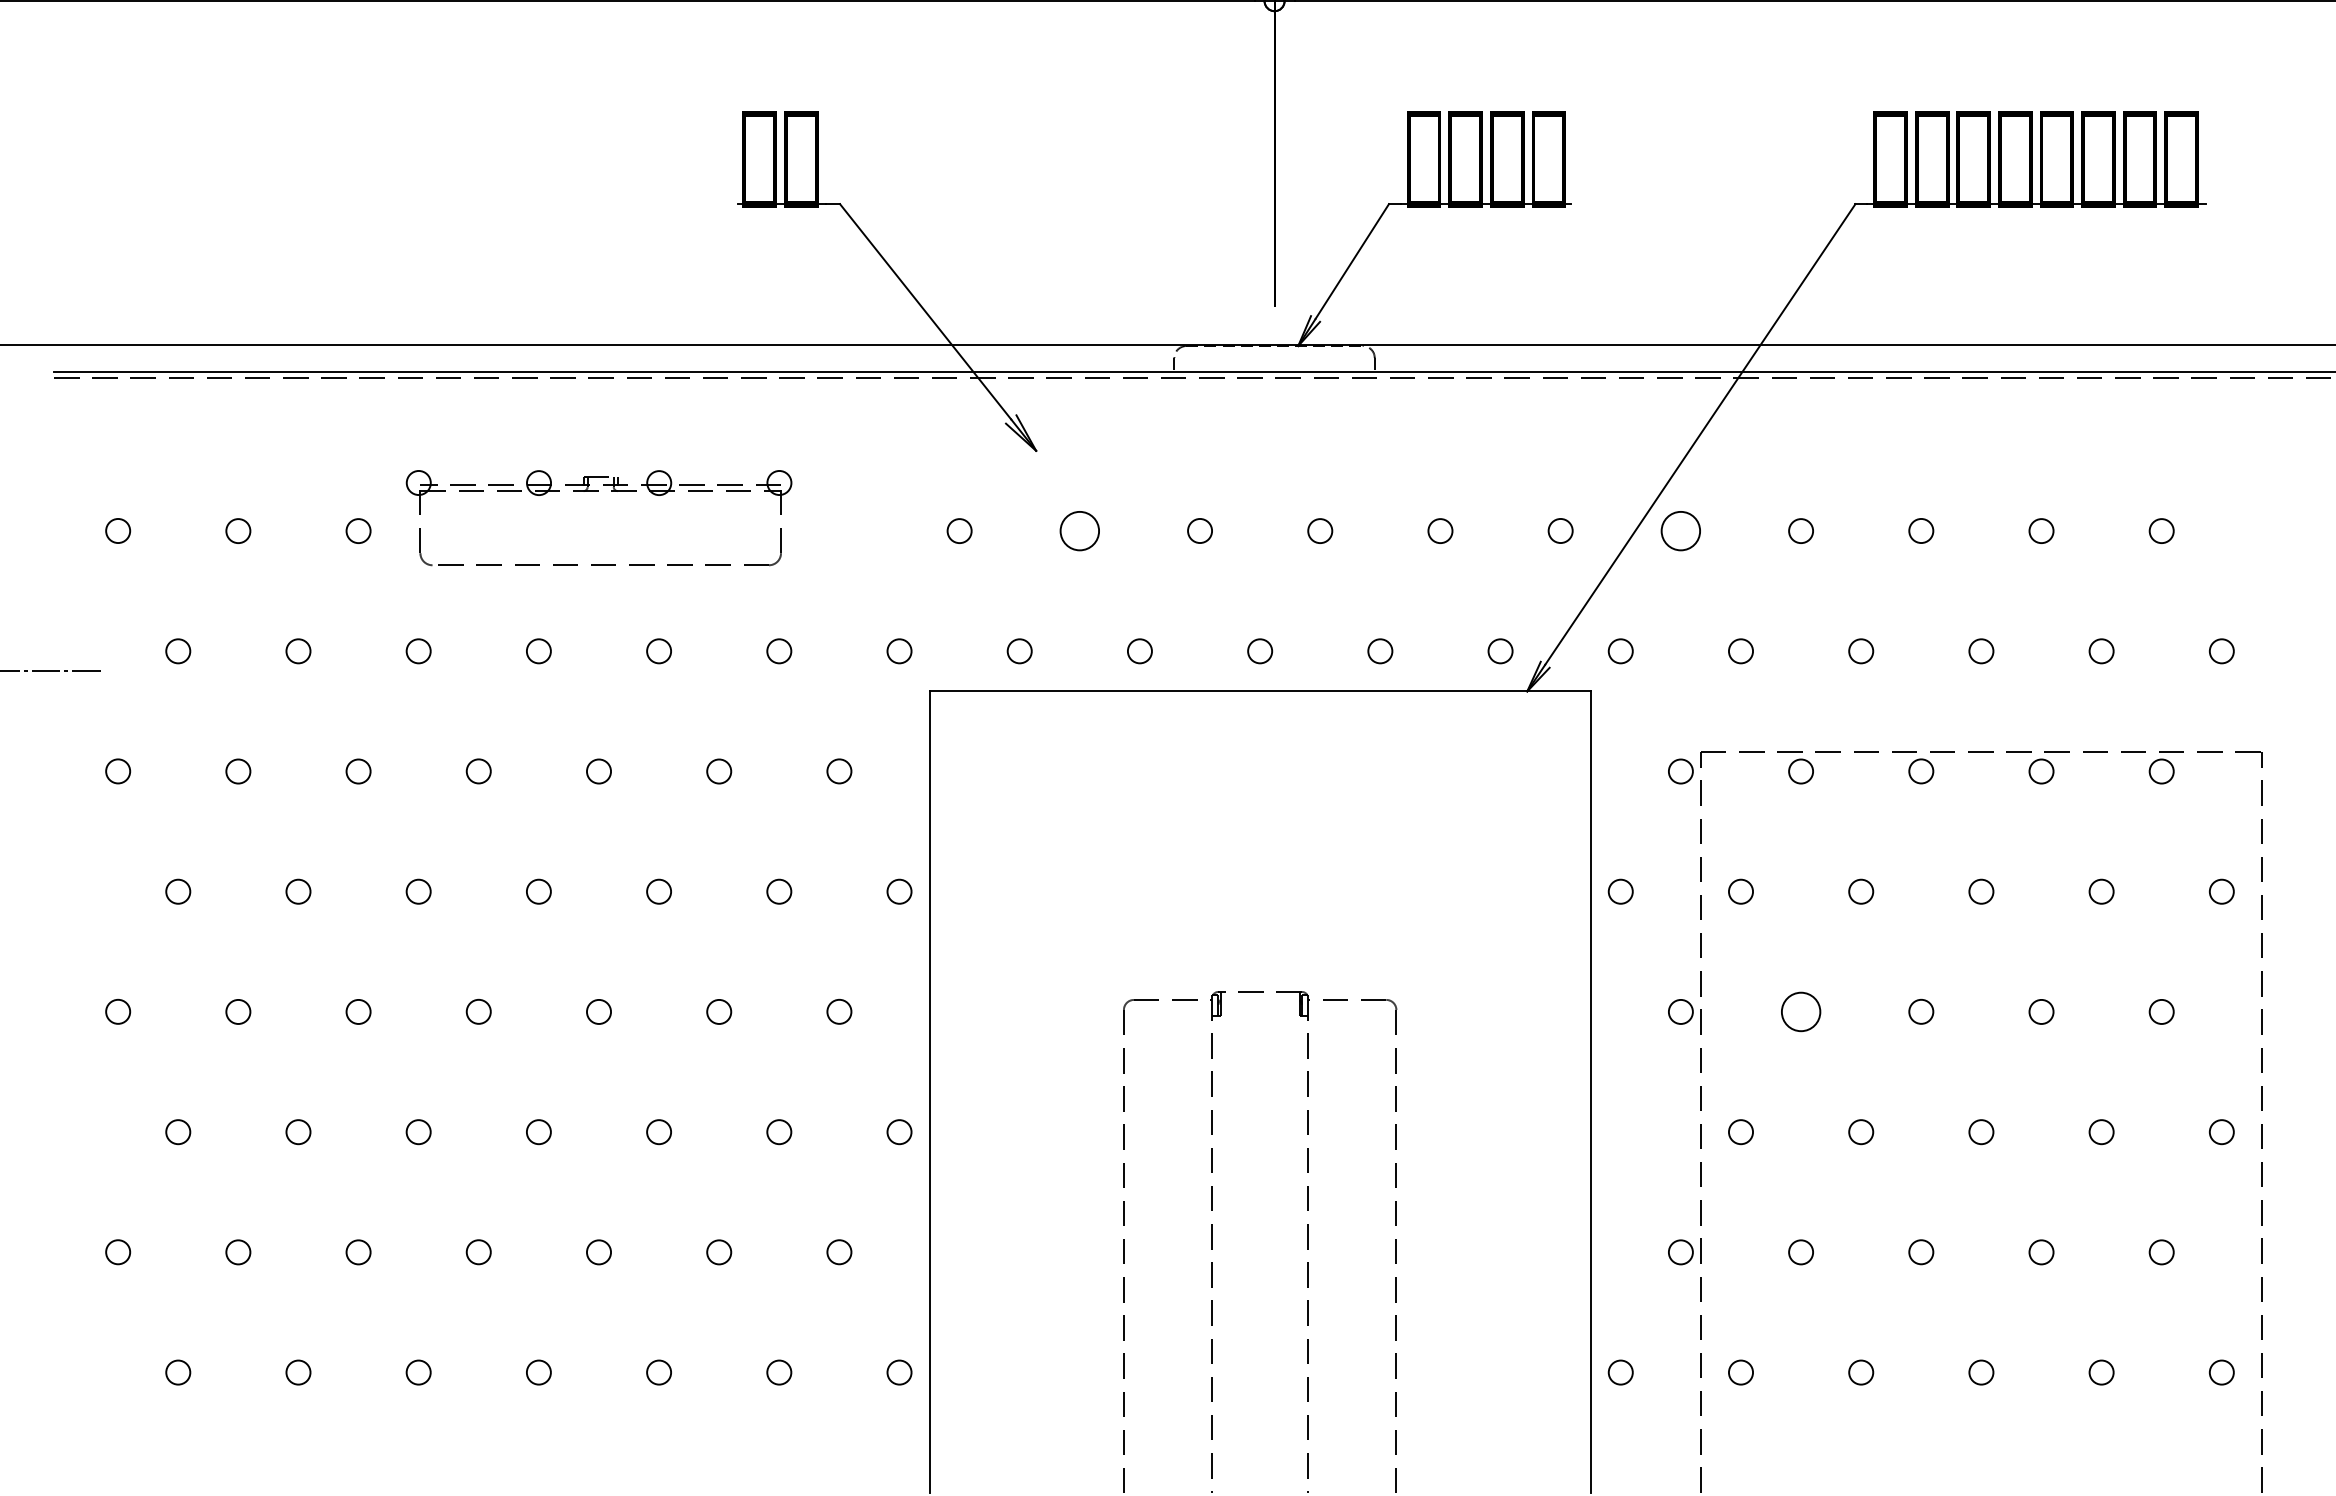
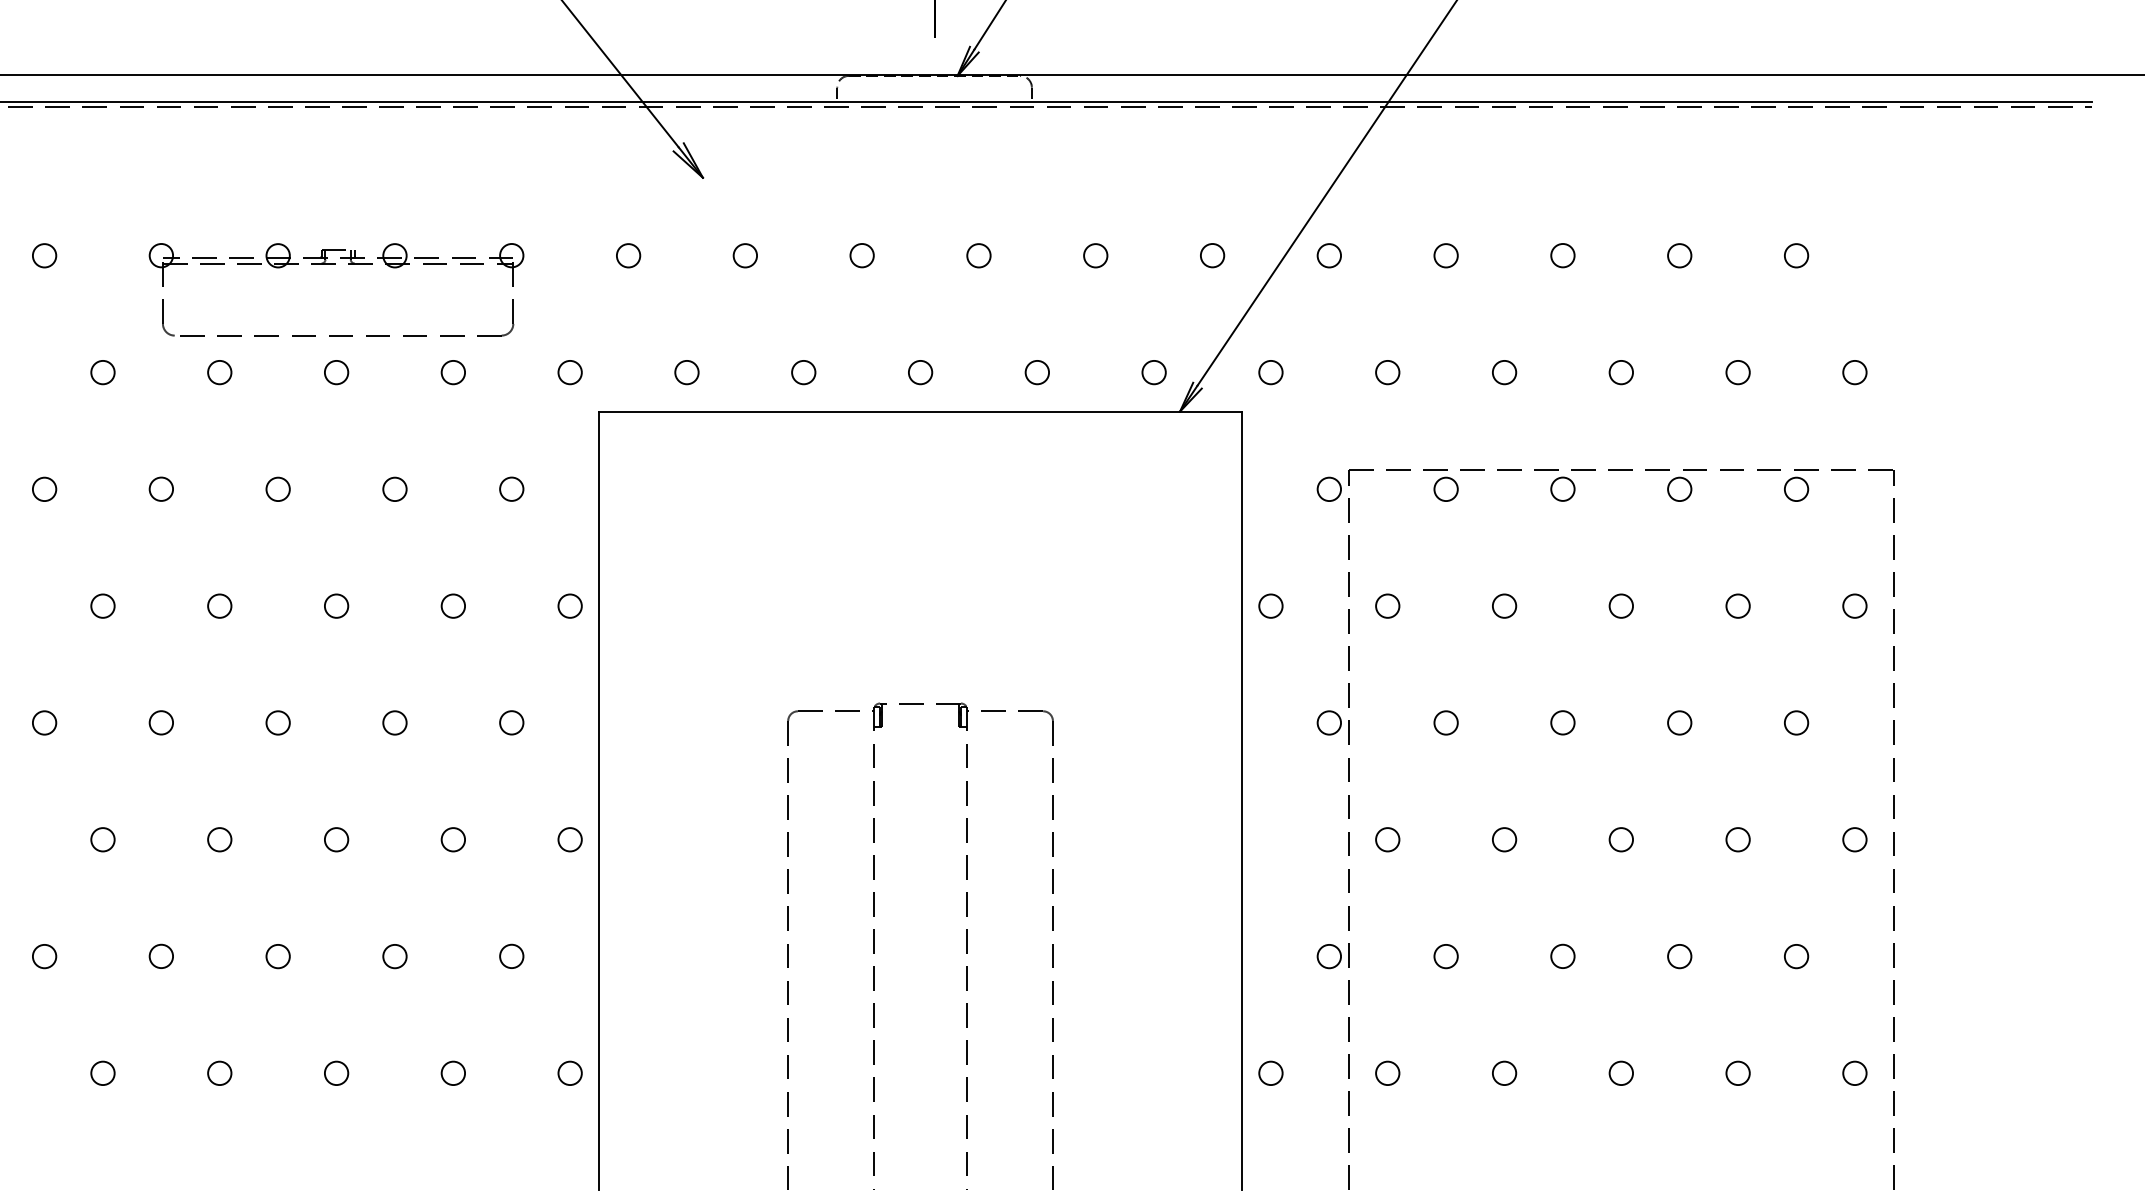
part: (598, 491) -> (335, 263), moved
circle: (1079, 531) -> (745, 256), size x0.62
circle: (1680, 531) -> (1328, 256), size x0.62
circle: (1801, 1011) -> (1446, 722), size x0.62

